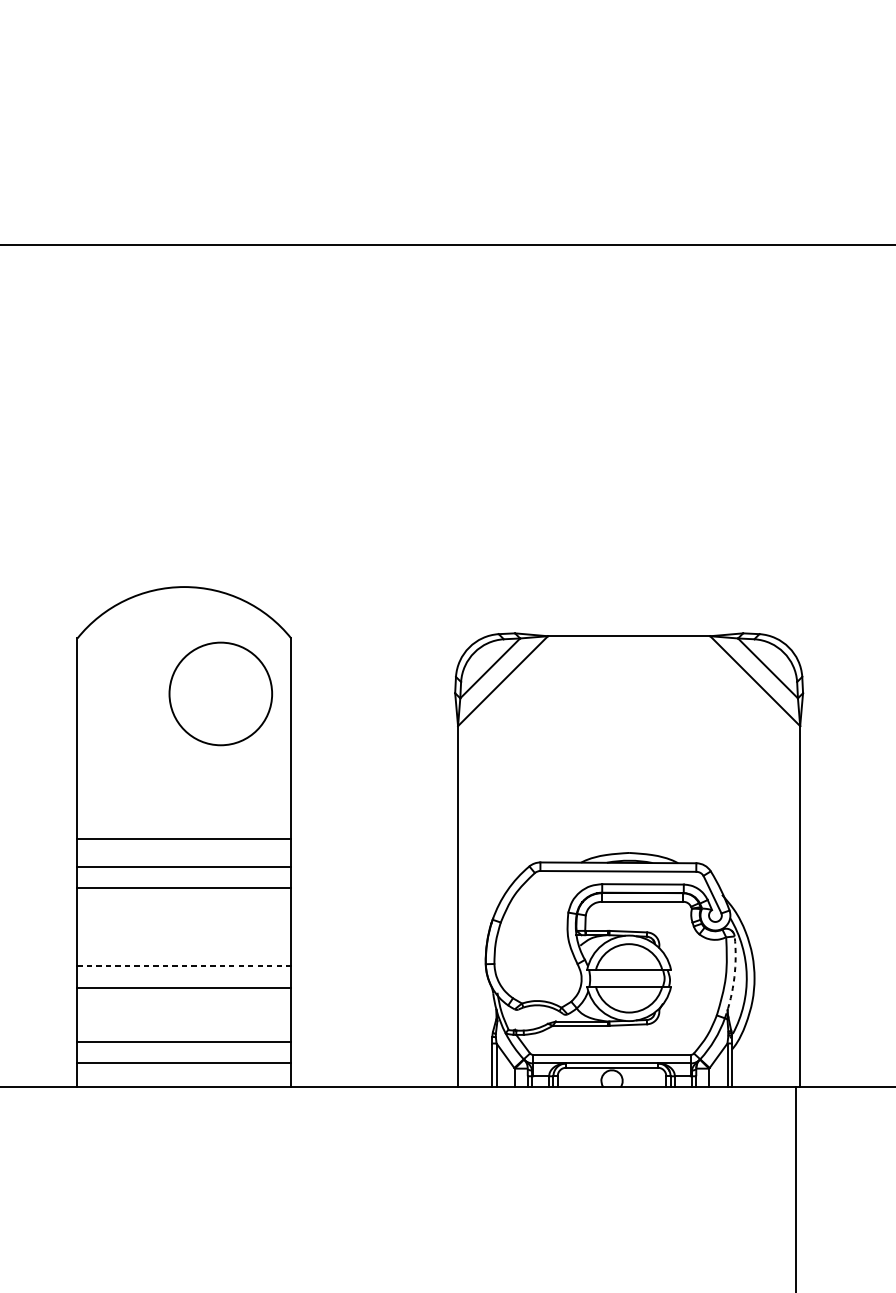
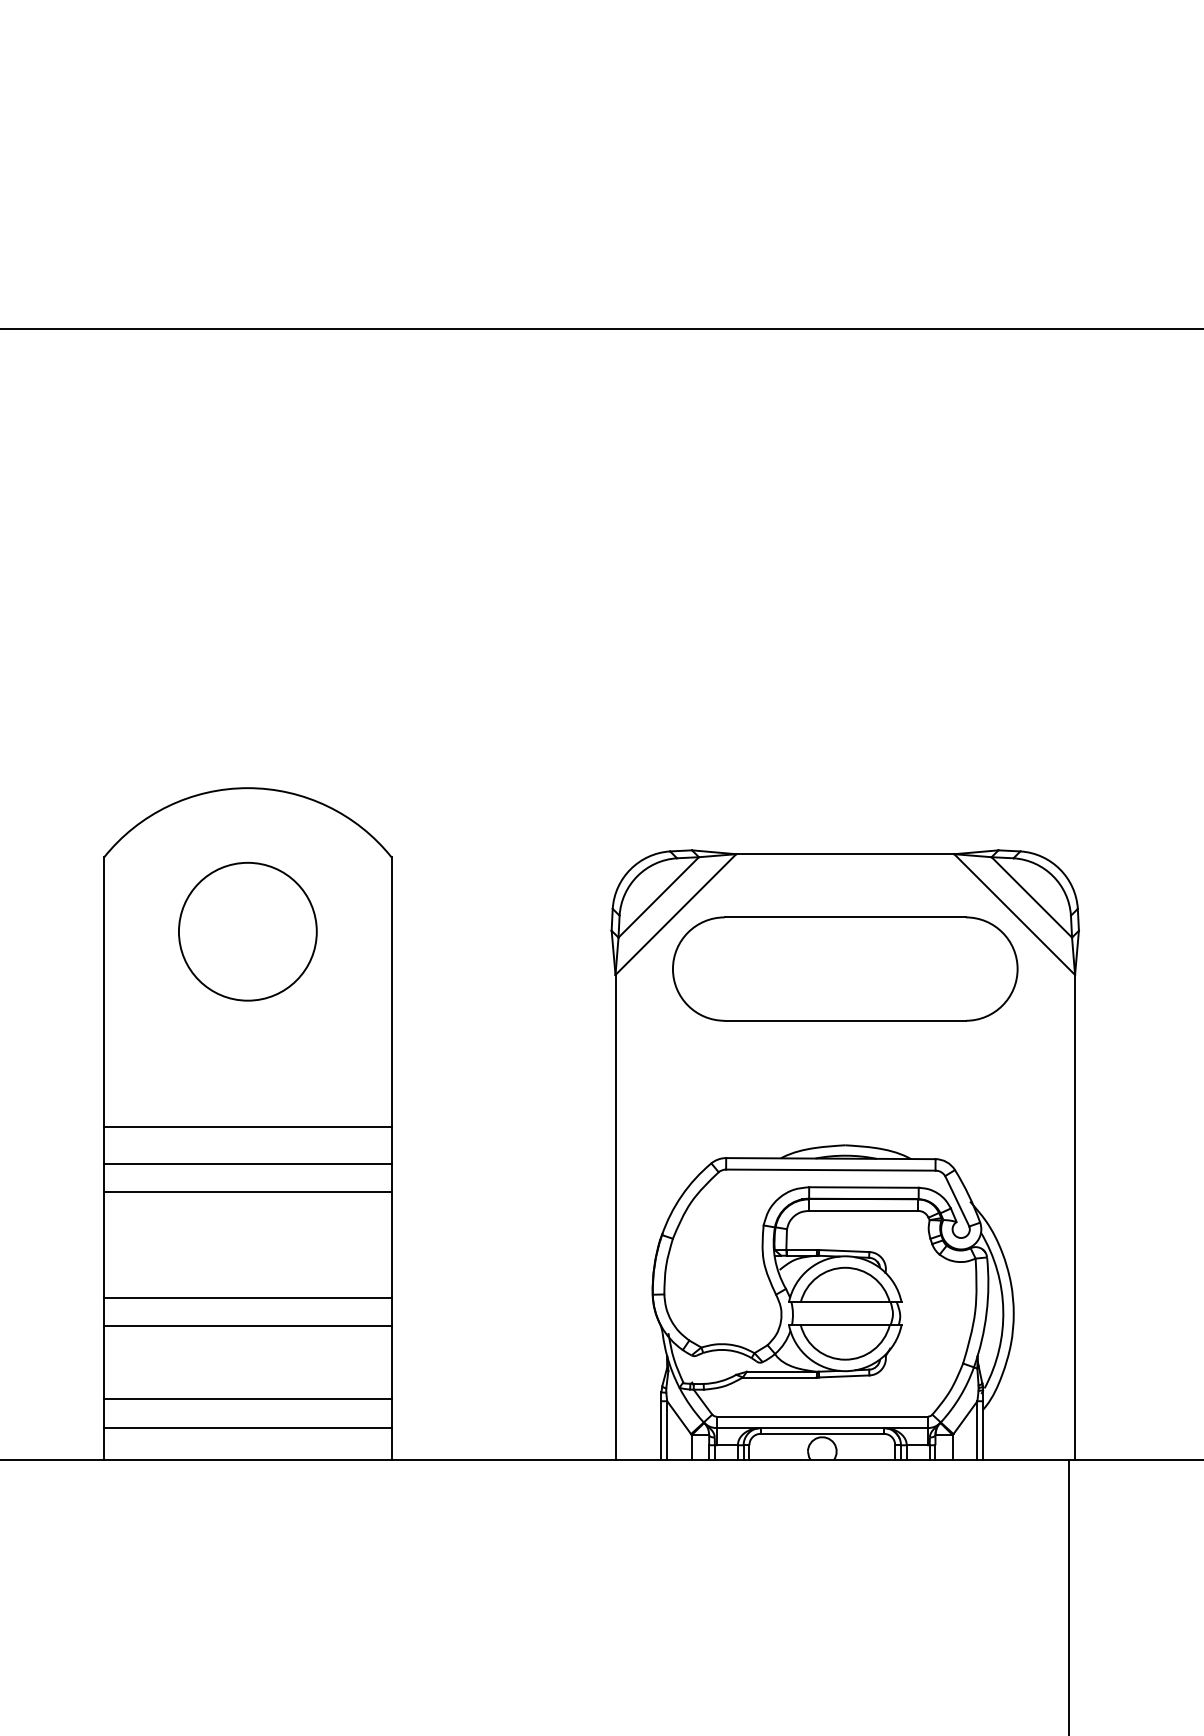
circle: (220, 693) -> (247, 931), moved
part: (629, 721) -> (845, 968), added
line: (184, 966) -> (247, 1297), dashed -> solid
arc: (734, 978) -> (986, 1313), dashed -> solid

